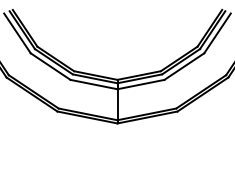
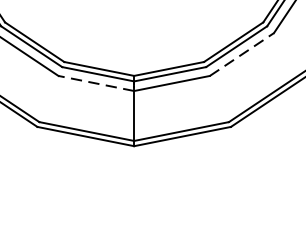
line: (184, 66) -> (242, 54), solid -> dashed
line: (94, 84) -> (97, 83), solid -> dashed

